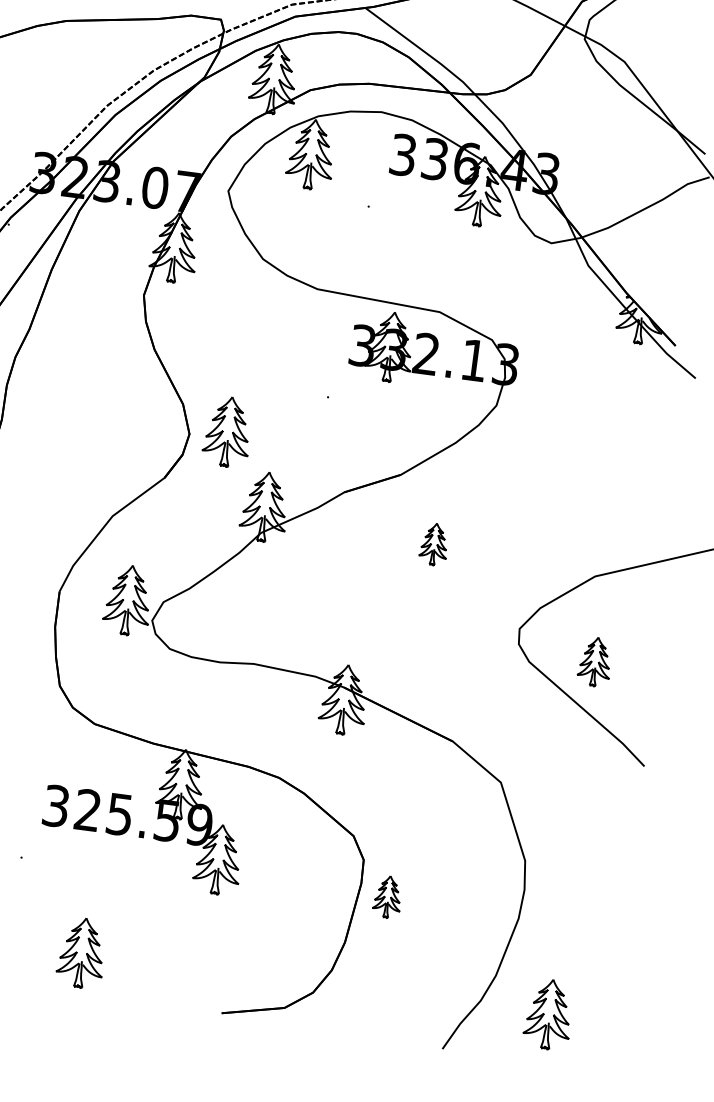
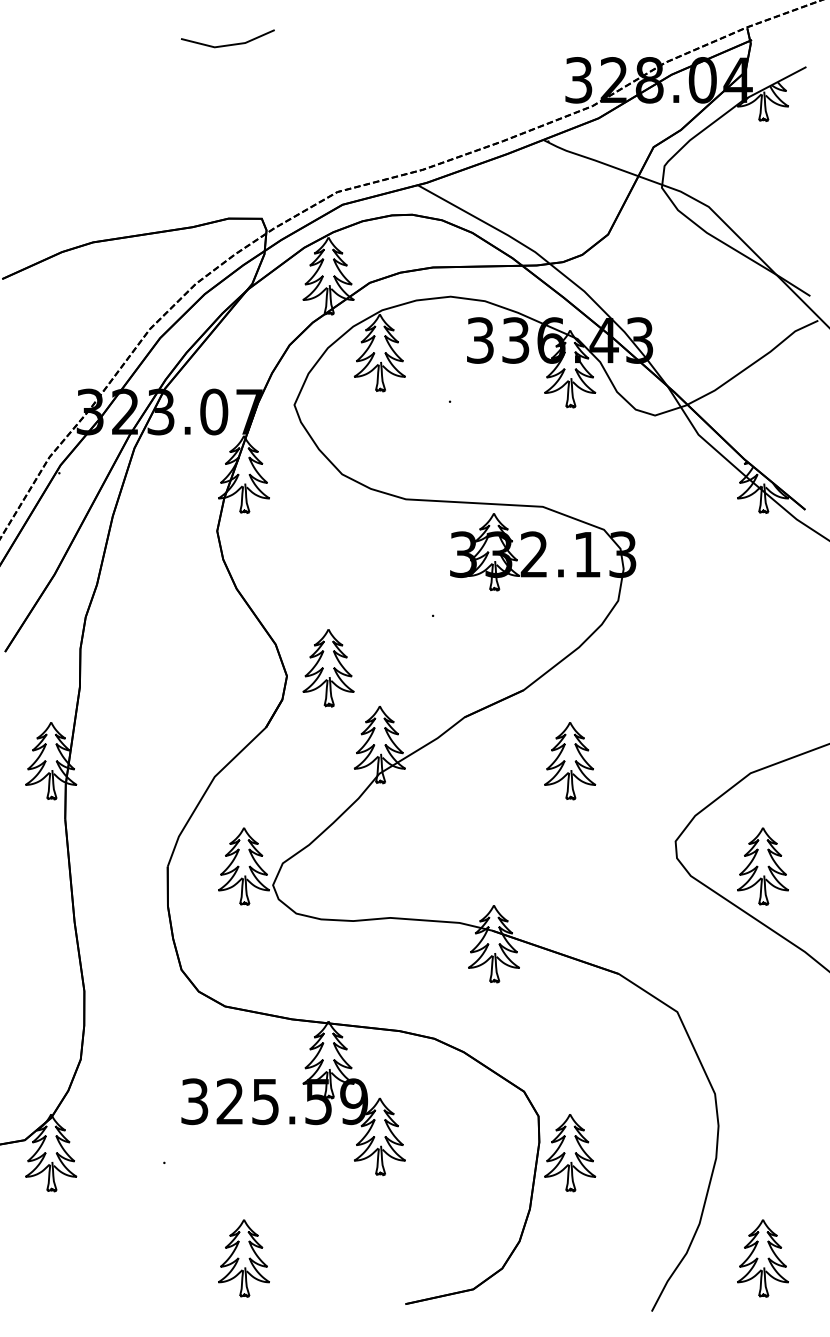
part: (434, 544) -> (570, 761), size x1.67
part: (594, 661) -> (762, 866), size x1.43
part: (388, 897) -> (570, 1153), size x1.67

